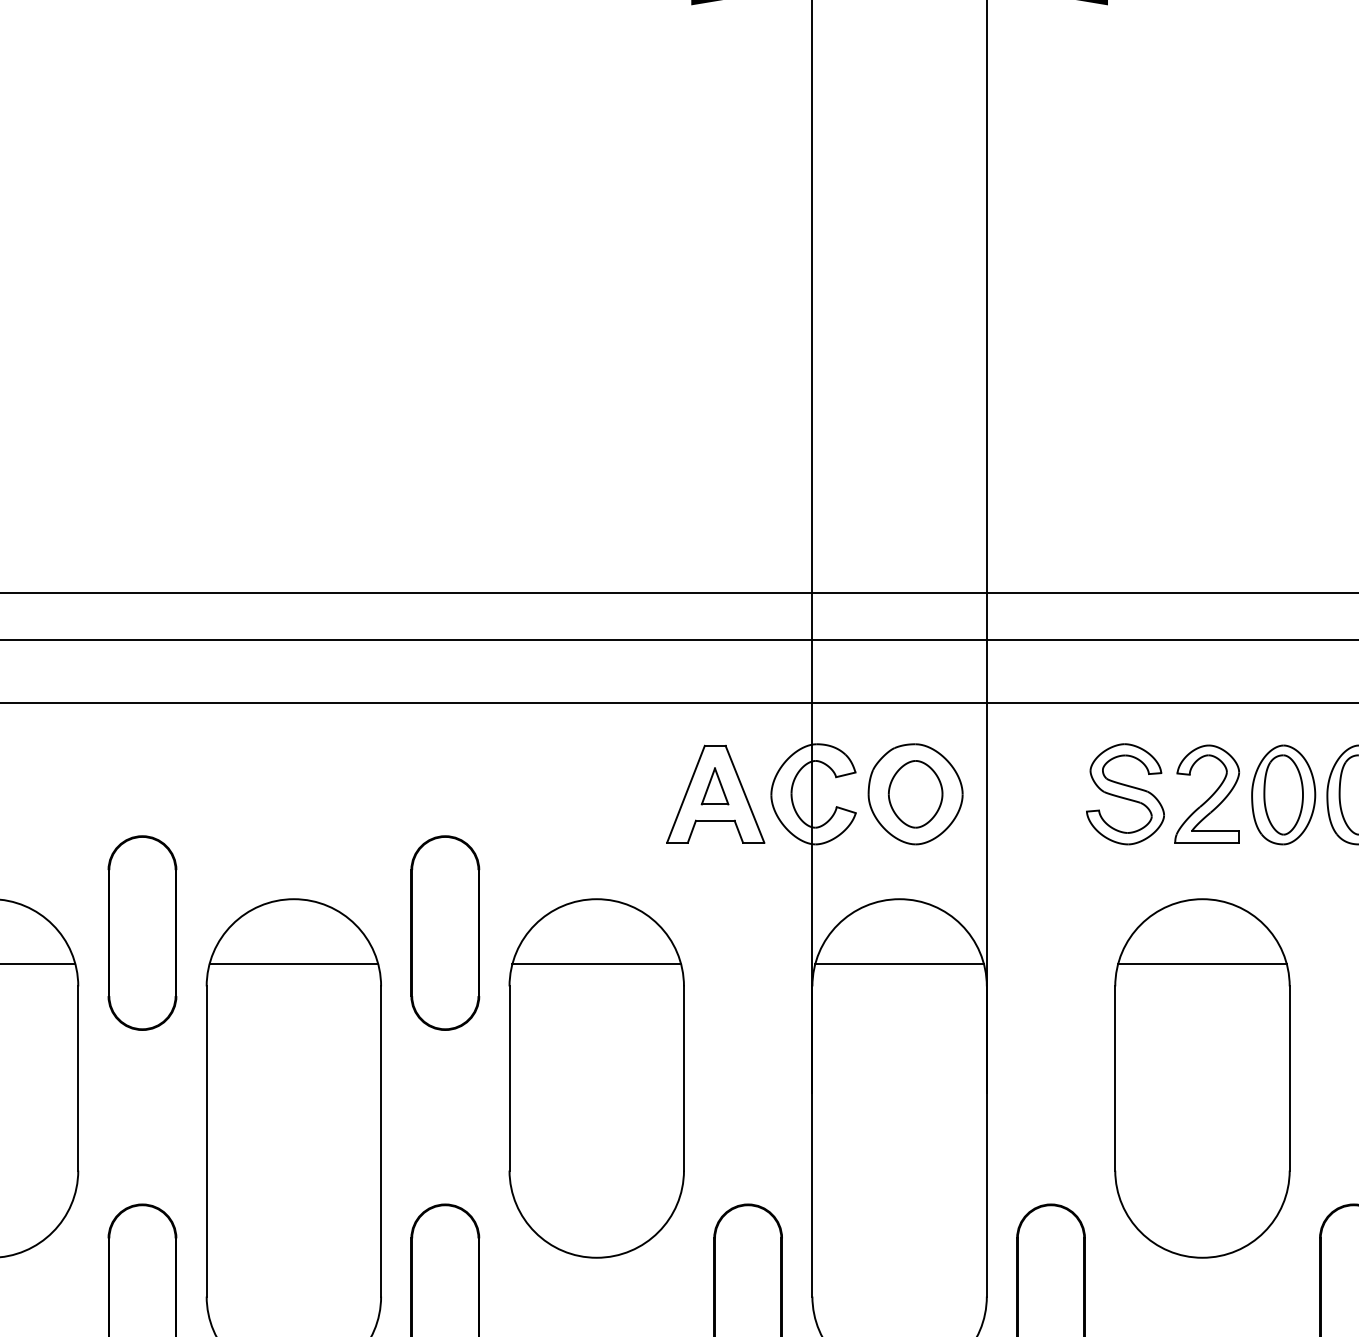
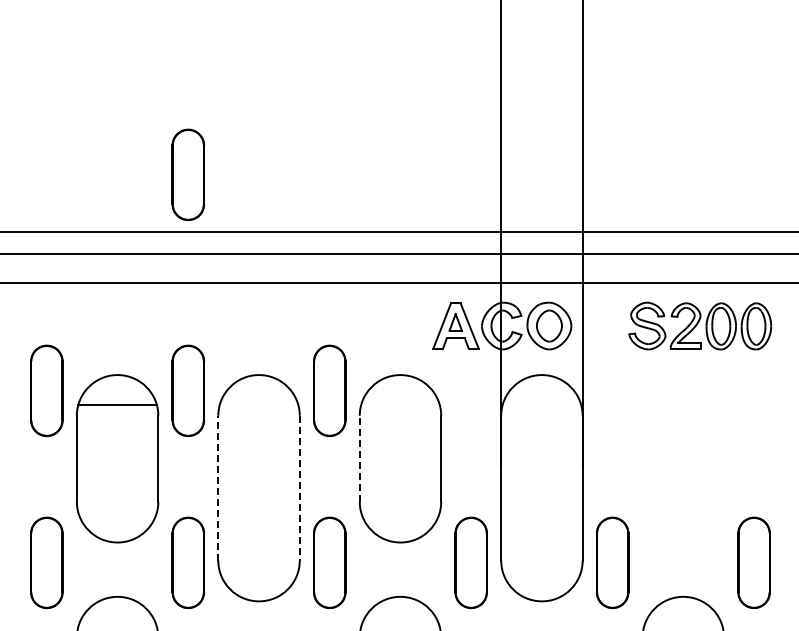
part: (140, 469) -> (187, 174), added
line: (292, 964) -> (258, 405), removed
line: (596, 964) -> (400, 405), removed
line: (898, 964) -> (541, 405), removed
line: (508, 1077) -> (359, 458), solid -> dashed
part: (1200, 1077) -> (682, 458), removed
line: (207, 1139) -> (218, 487), solid -> dashed
line: (380, 1142) -> (299, 488), solid -> dashed

